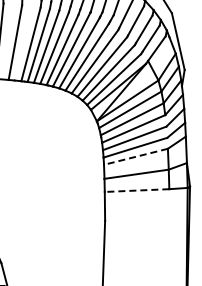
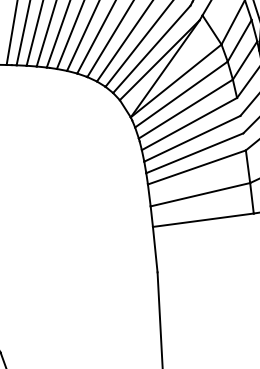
line: (135, 156) -> (196, 167), dashed -> solid
line: (136, 190) -> (202, 220), dashed -> solid

